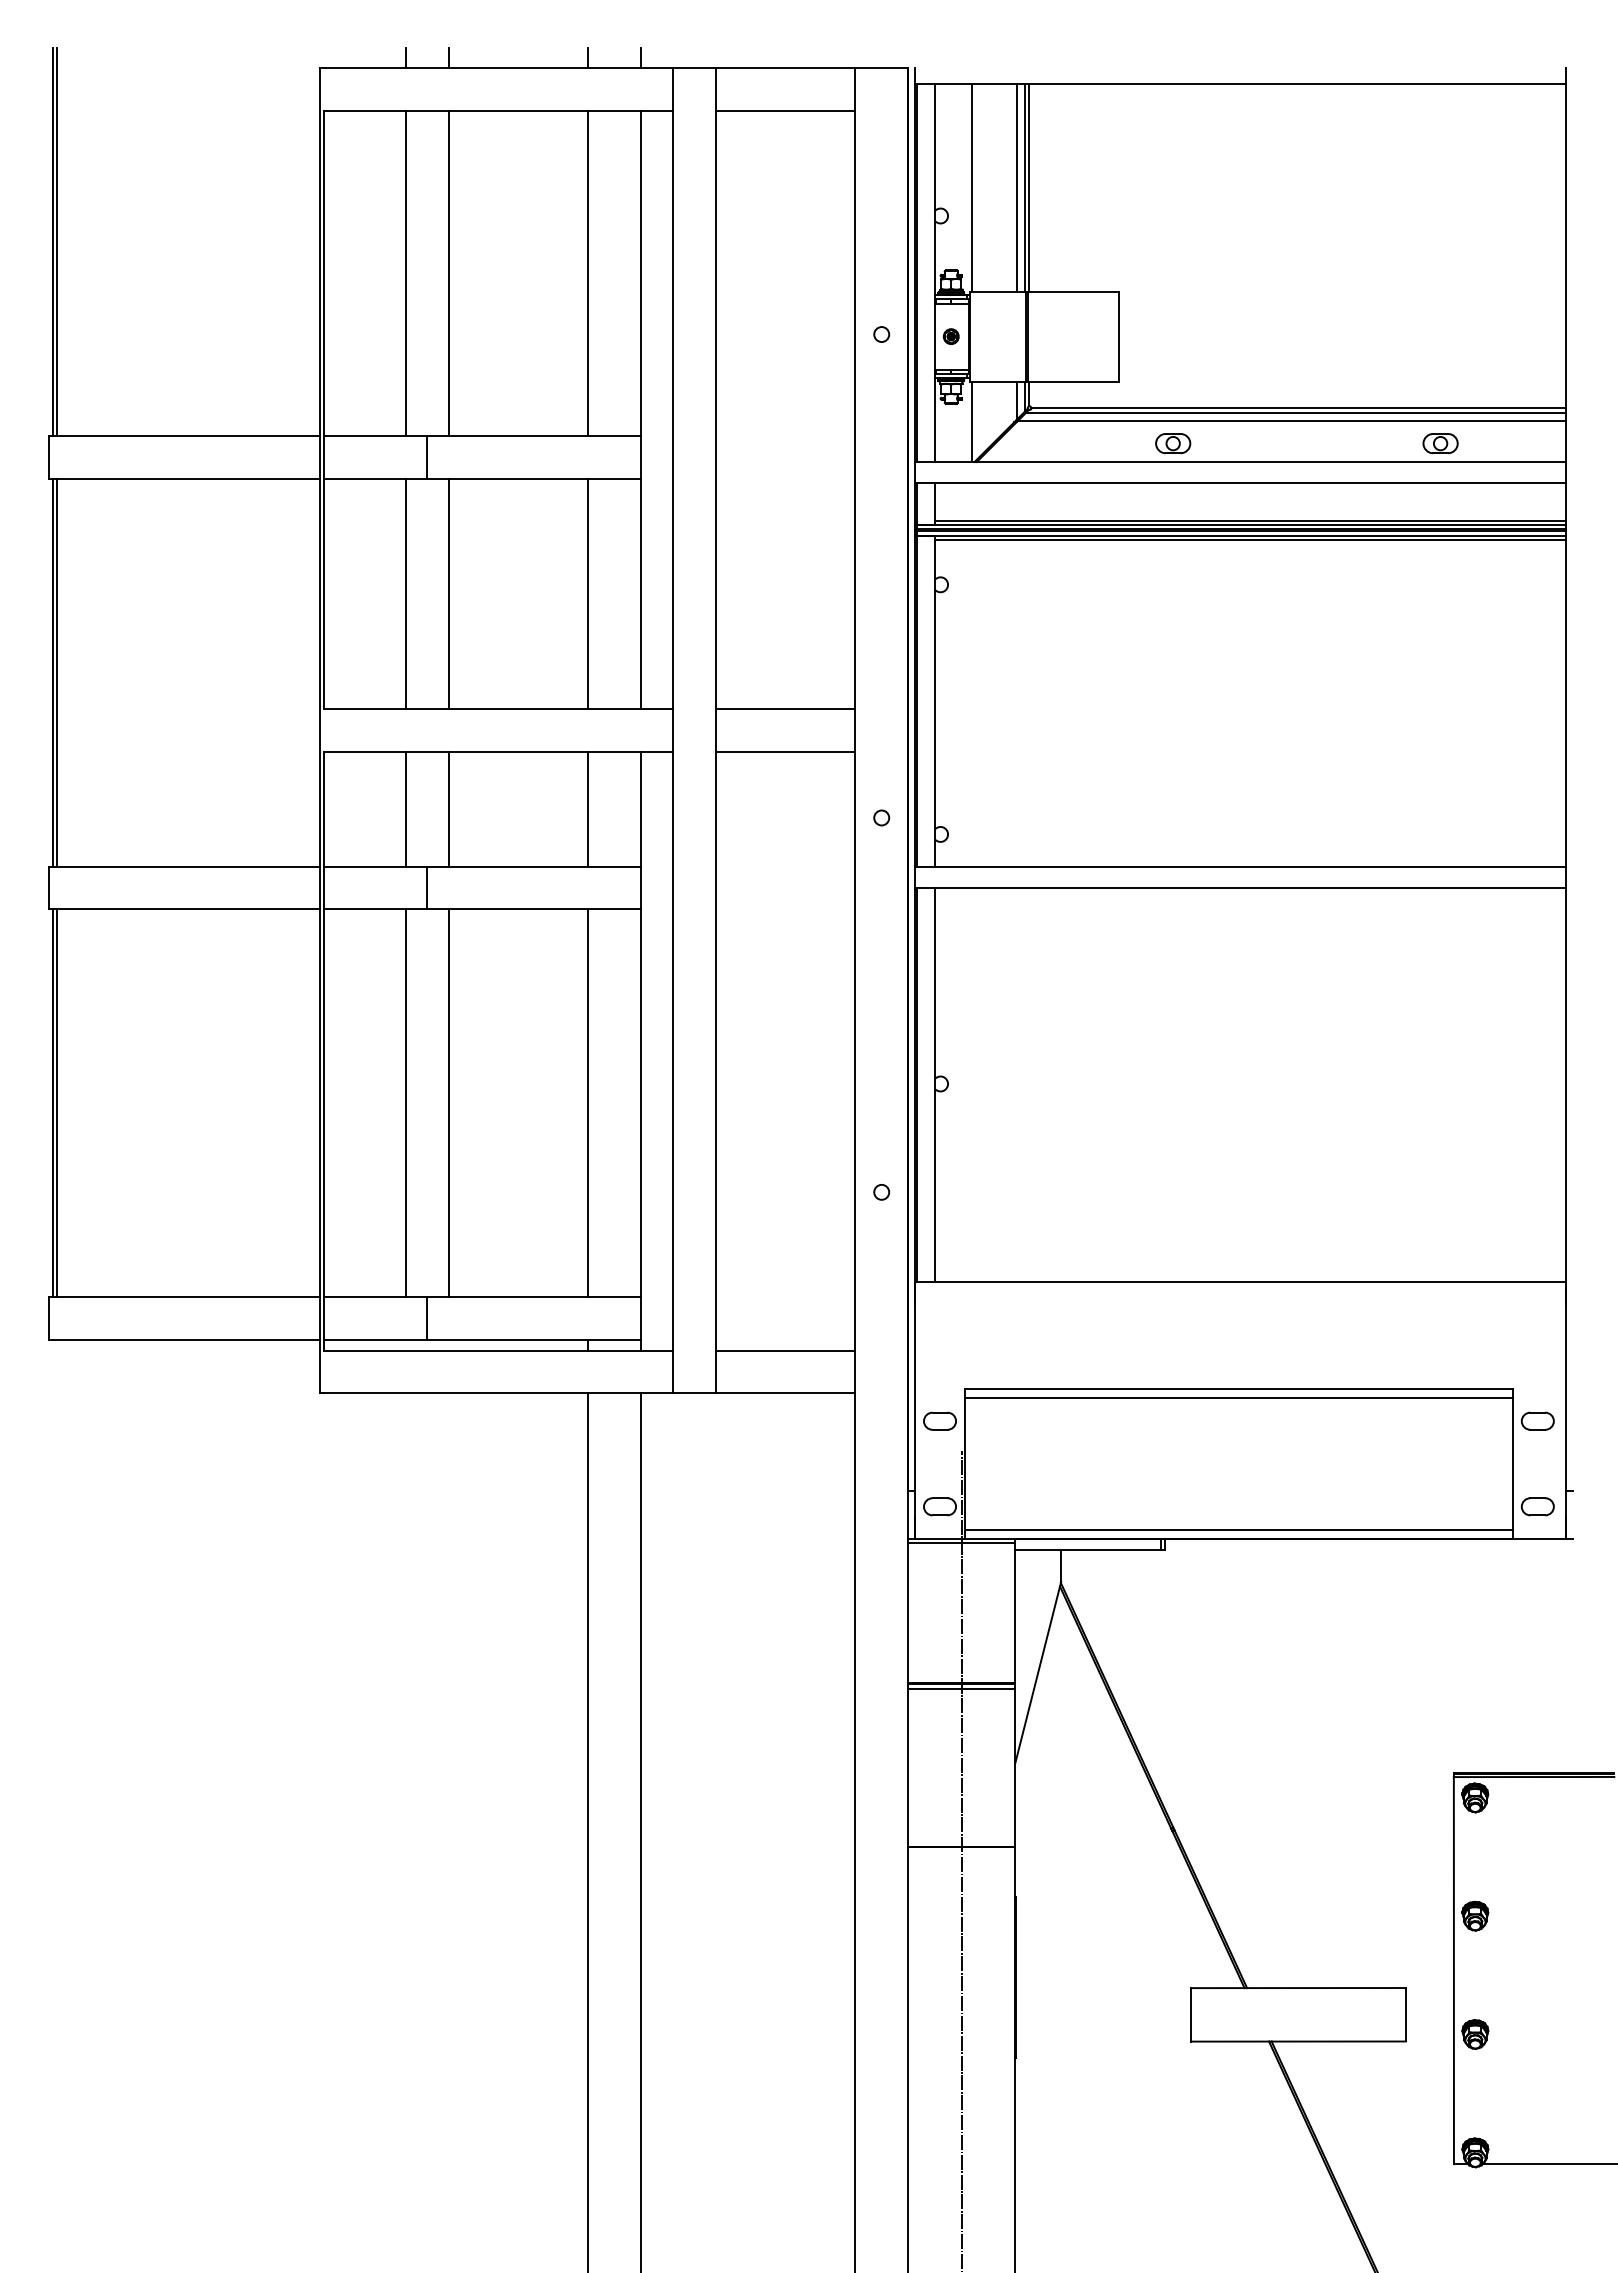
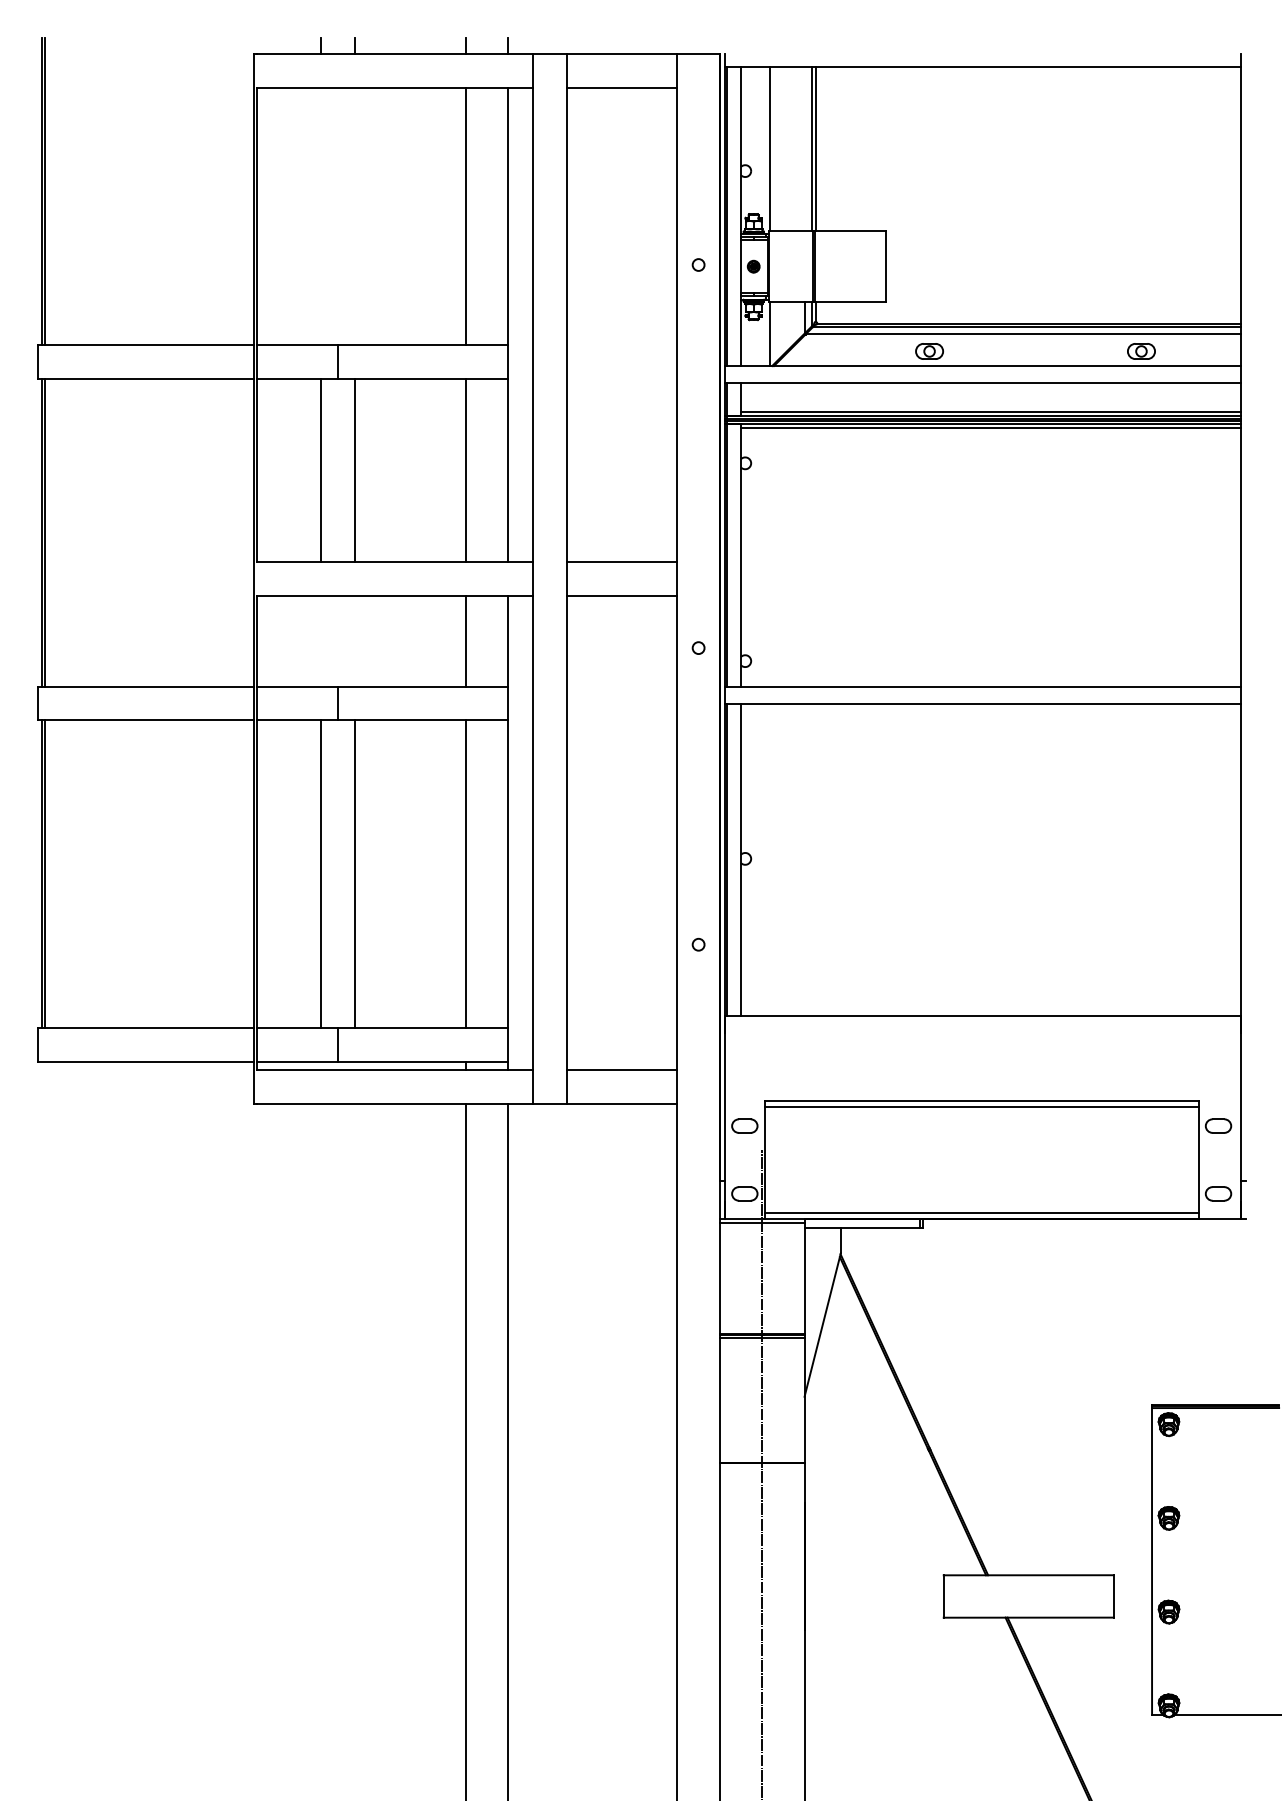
line: (1016, 187) -> (805, 148), removed
line: (405, 273) -> (321, 216), removed
line: (448, 273) -> (355, 216), removed
line: (405, 808) -> (321, 640), removed
line: (448, 808) -> (355, 640), removed

